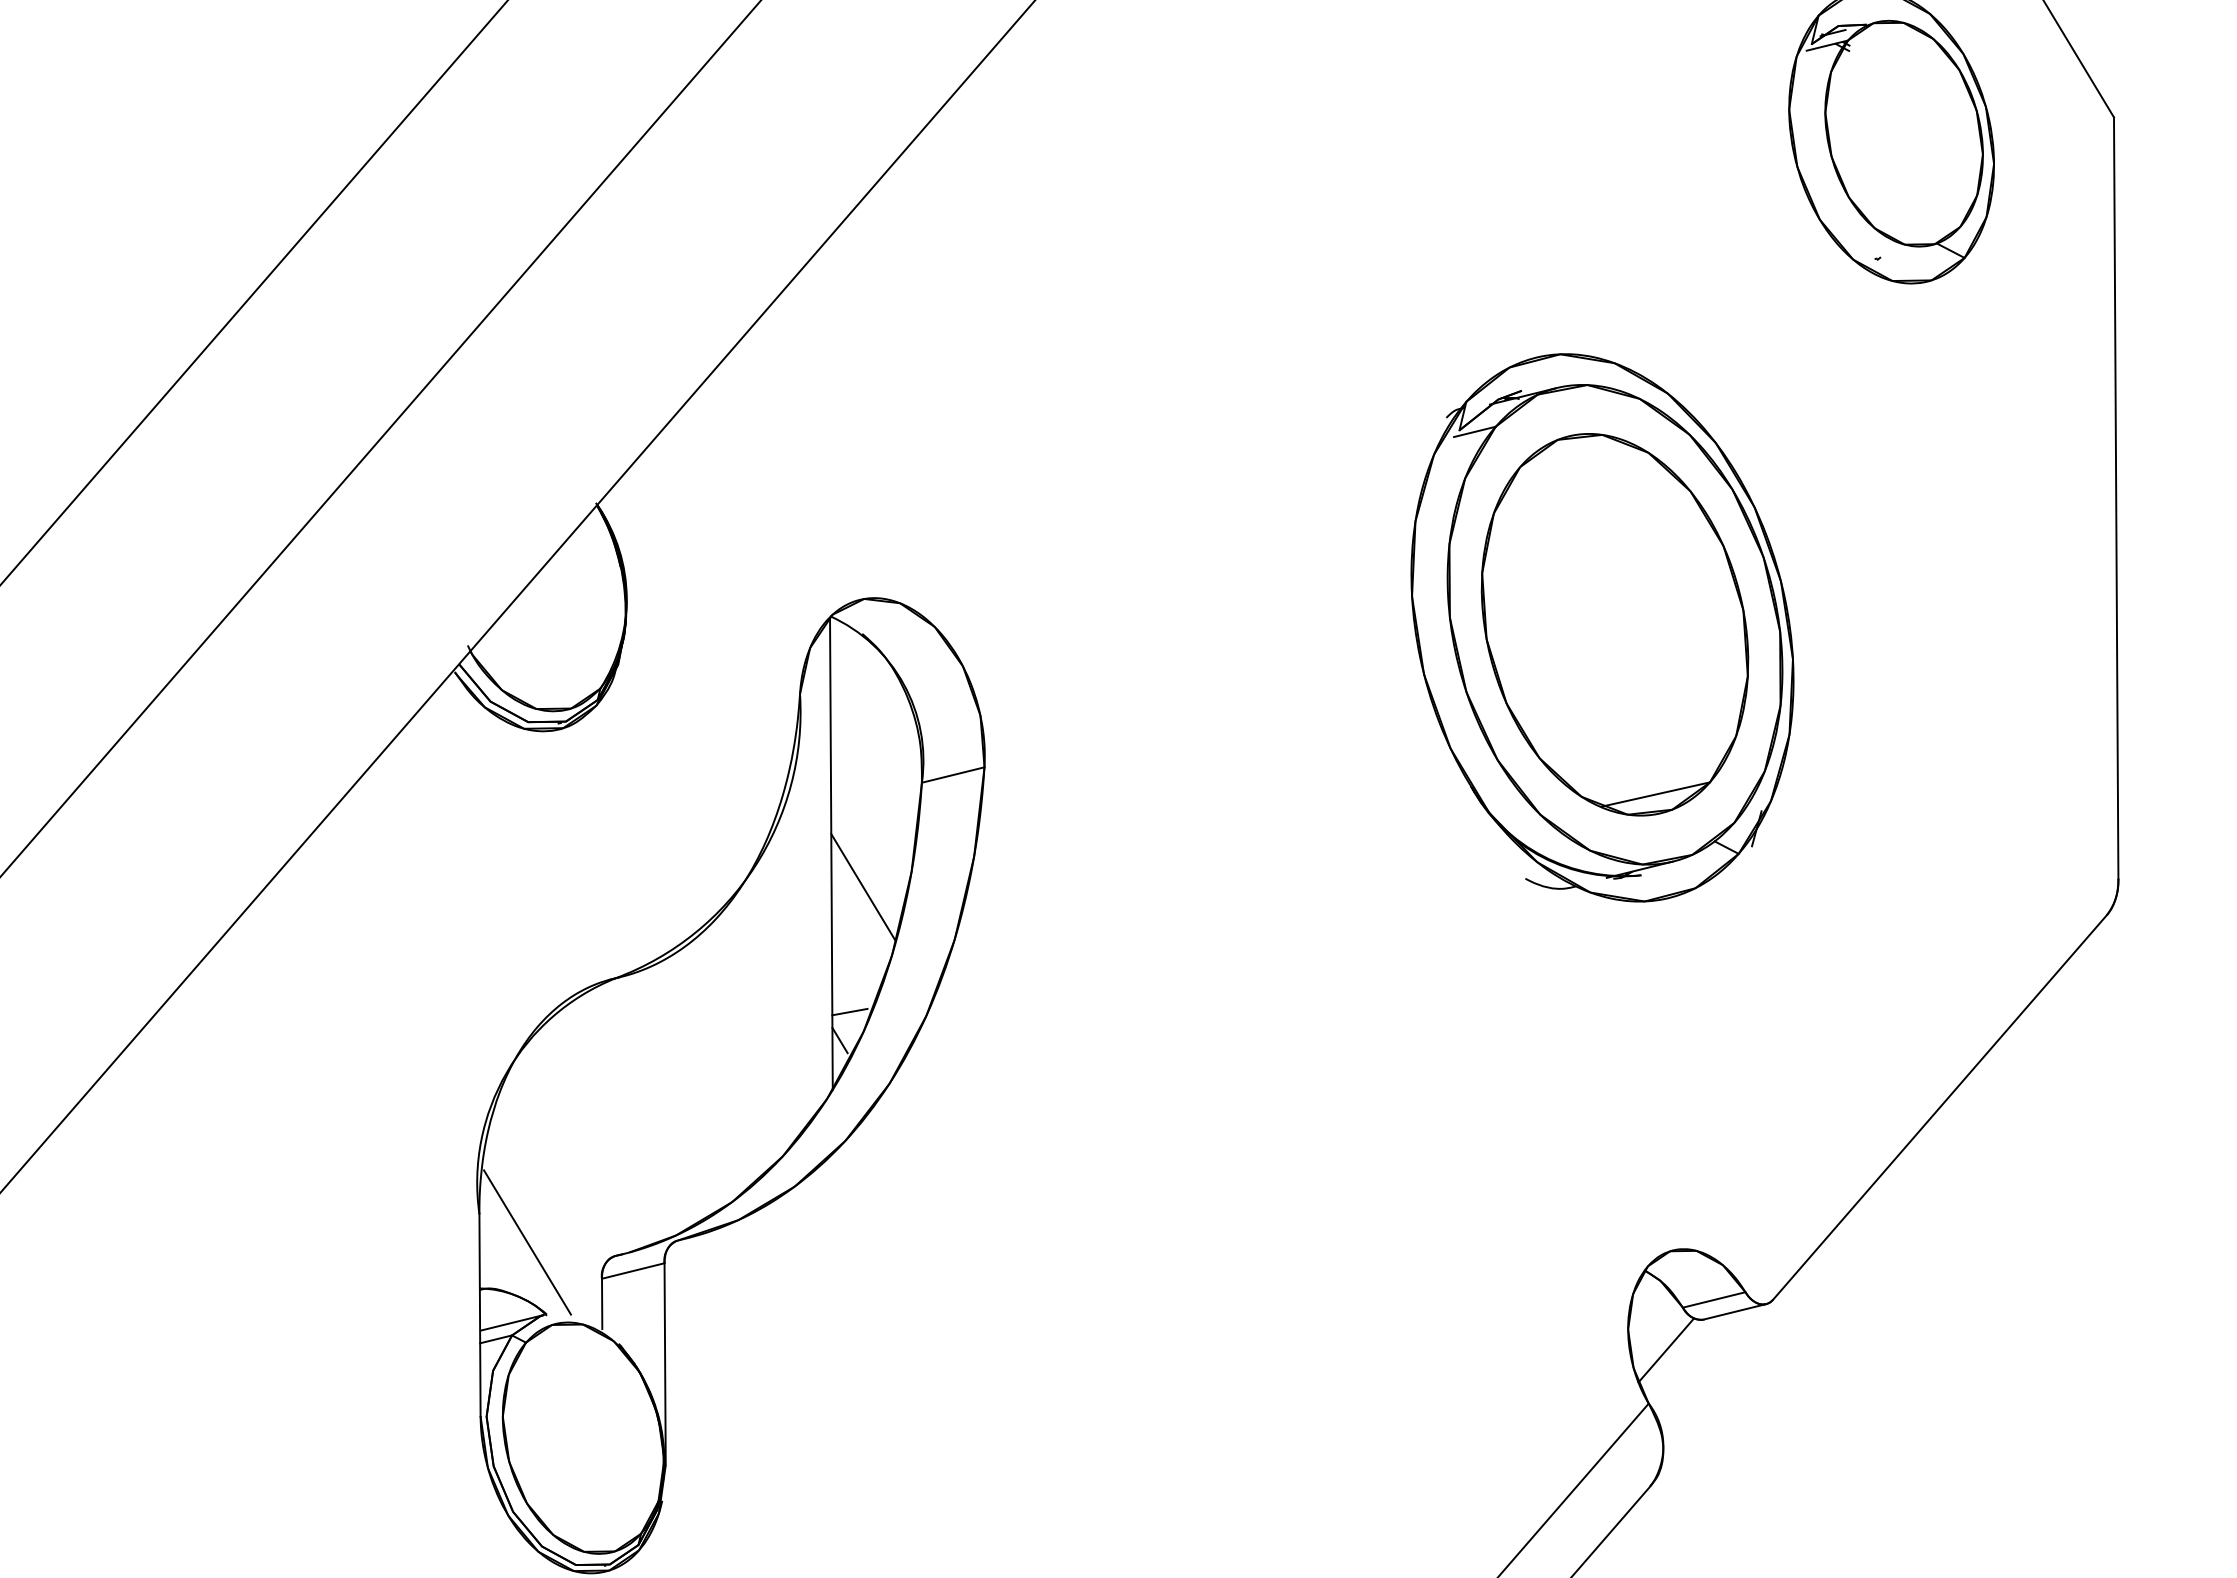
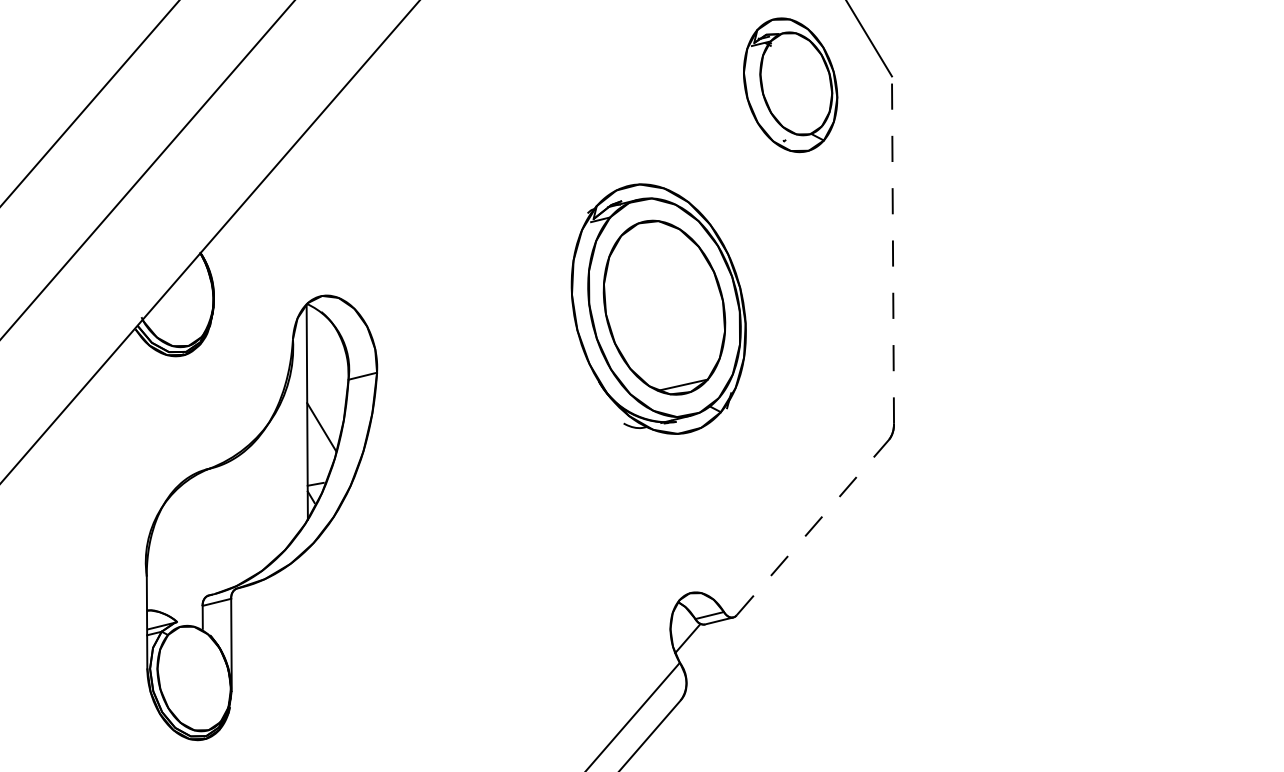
line: (2117, 497) -> (893, 249), solid -> dashed
line: (1941, 1106) -> (813, 527), solid -> dashed
line: (527, 1242) -> (168, 589), removed

